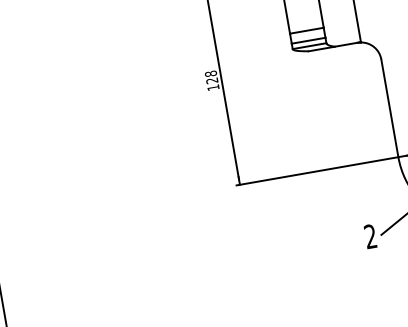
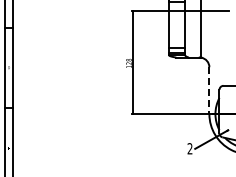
line: (390, 109) -> (209, 91), solid -> dashed

